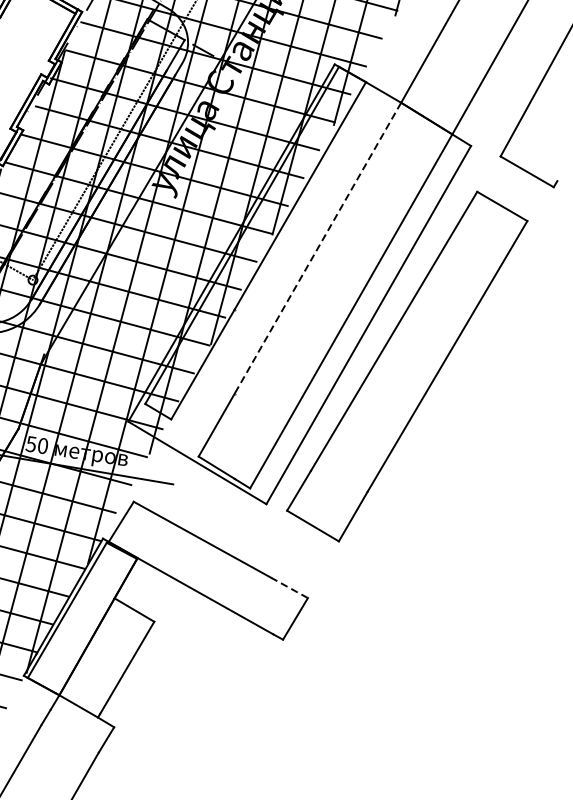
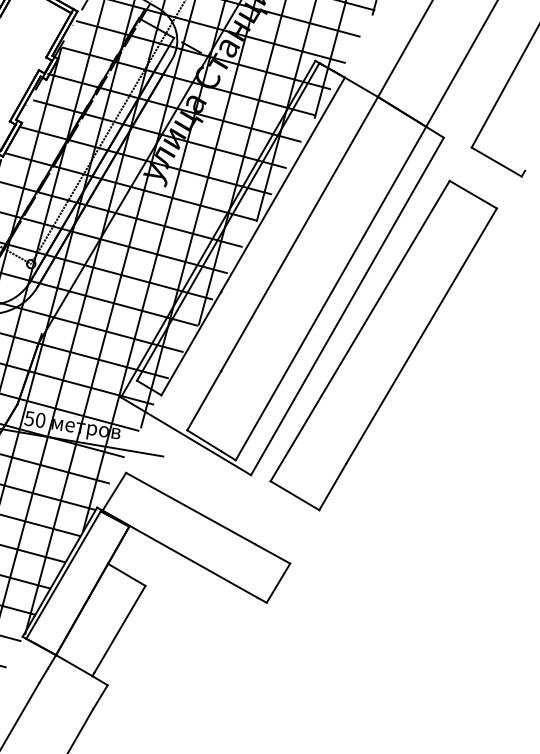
line: (317, 248) -> (299, 234), dashed -> solid
line: (289, 588) -> (272, 554), dashed -> solid

